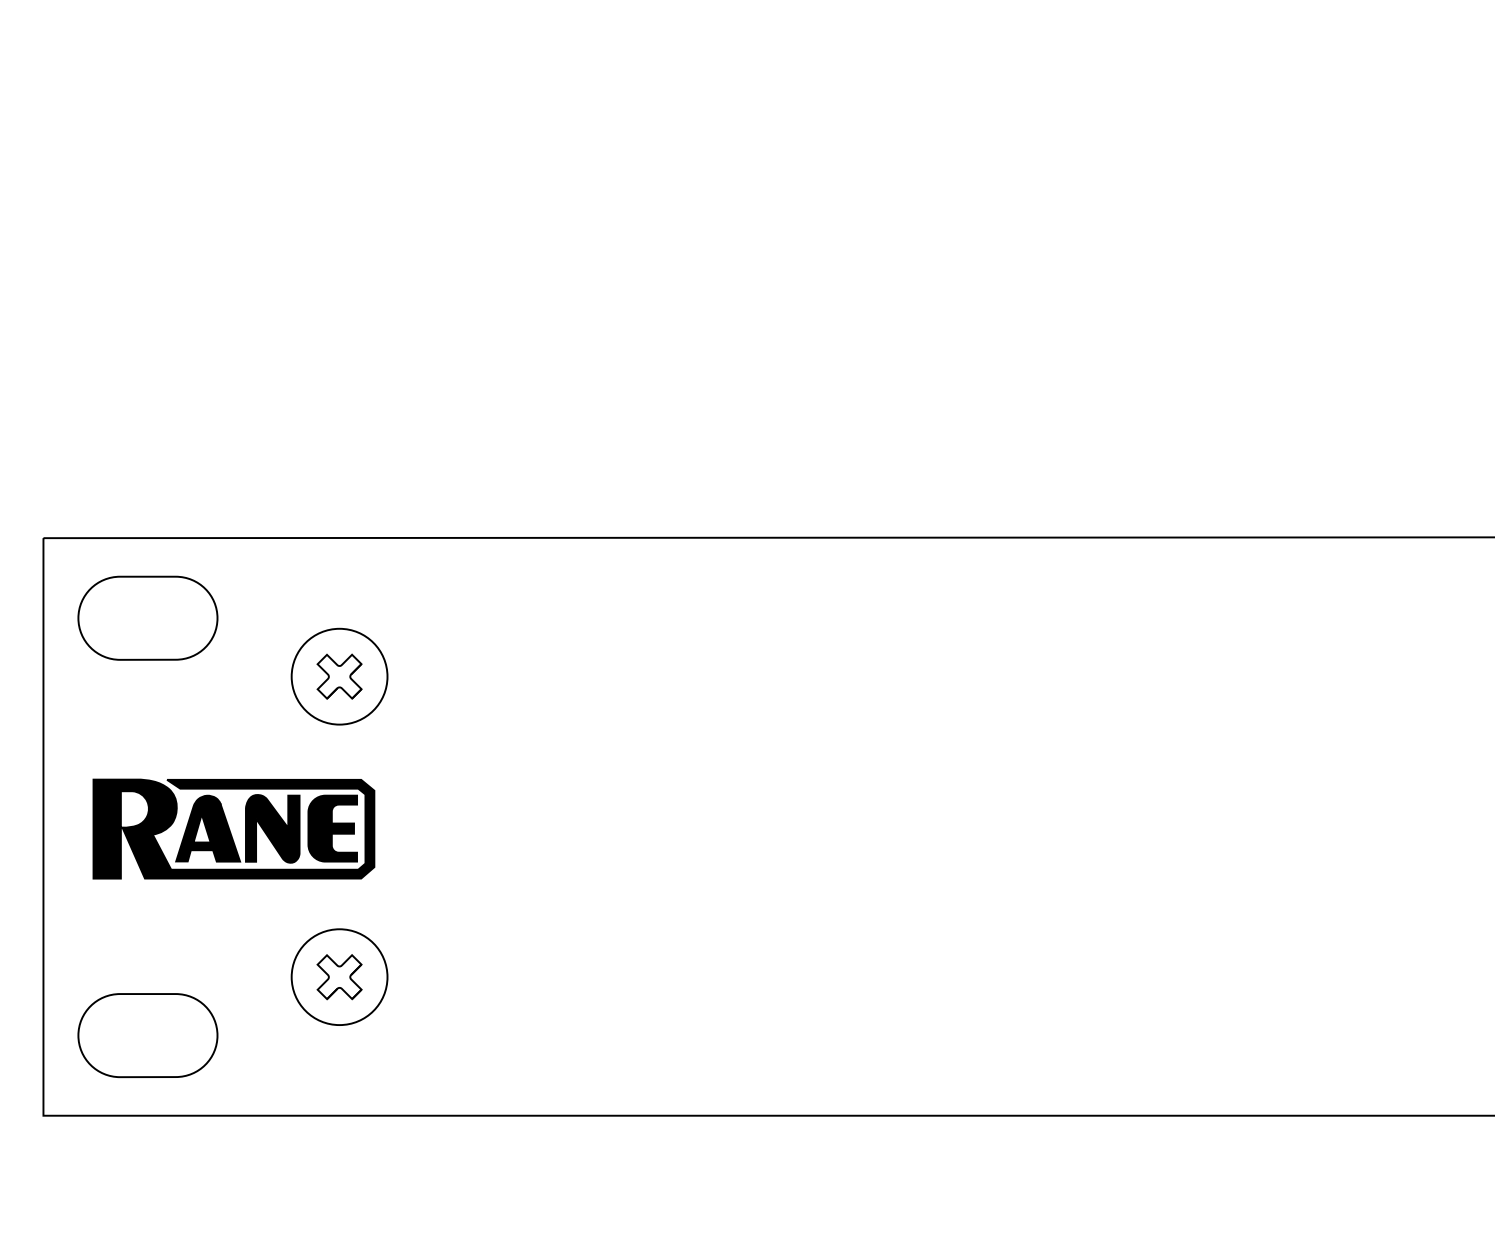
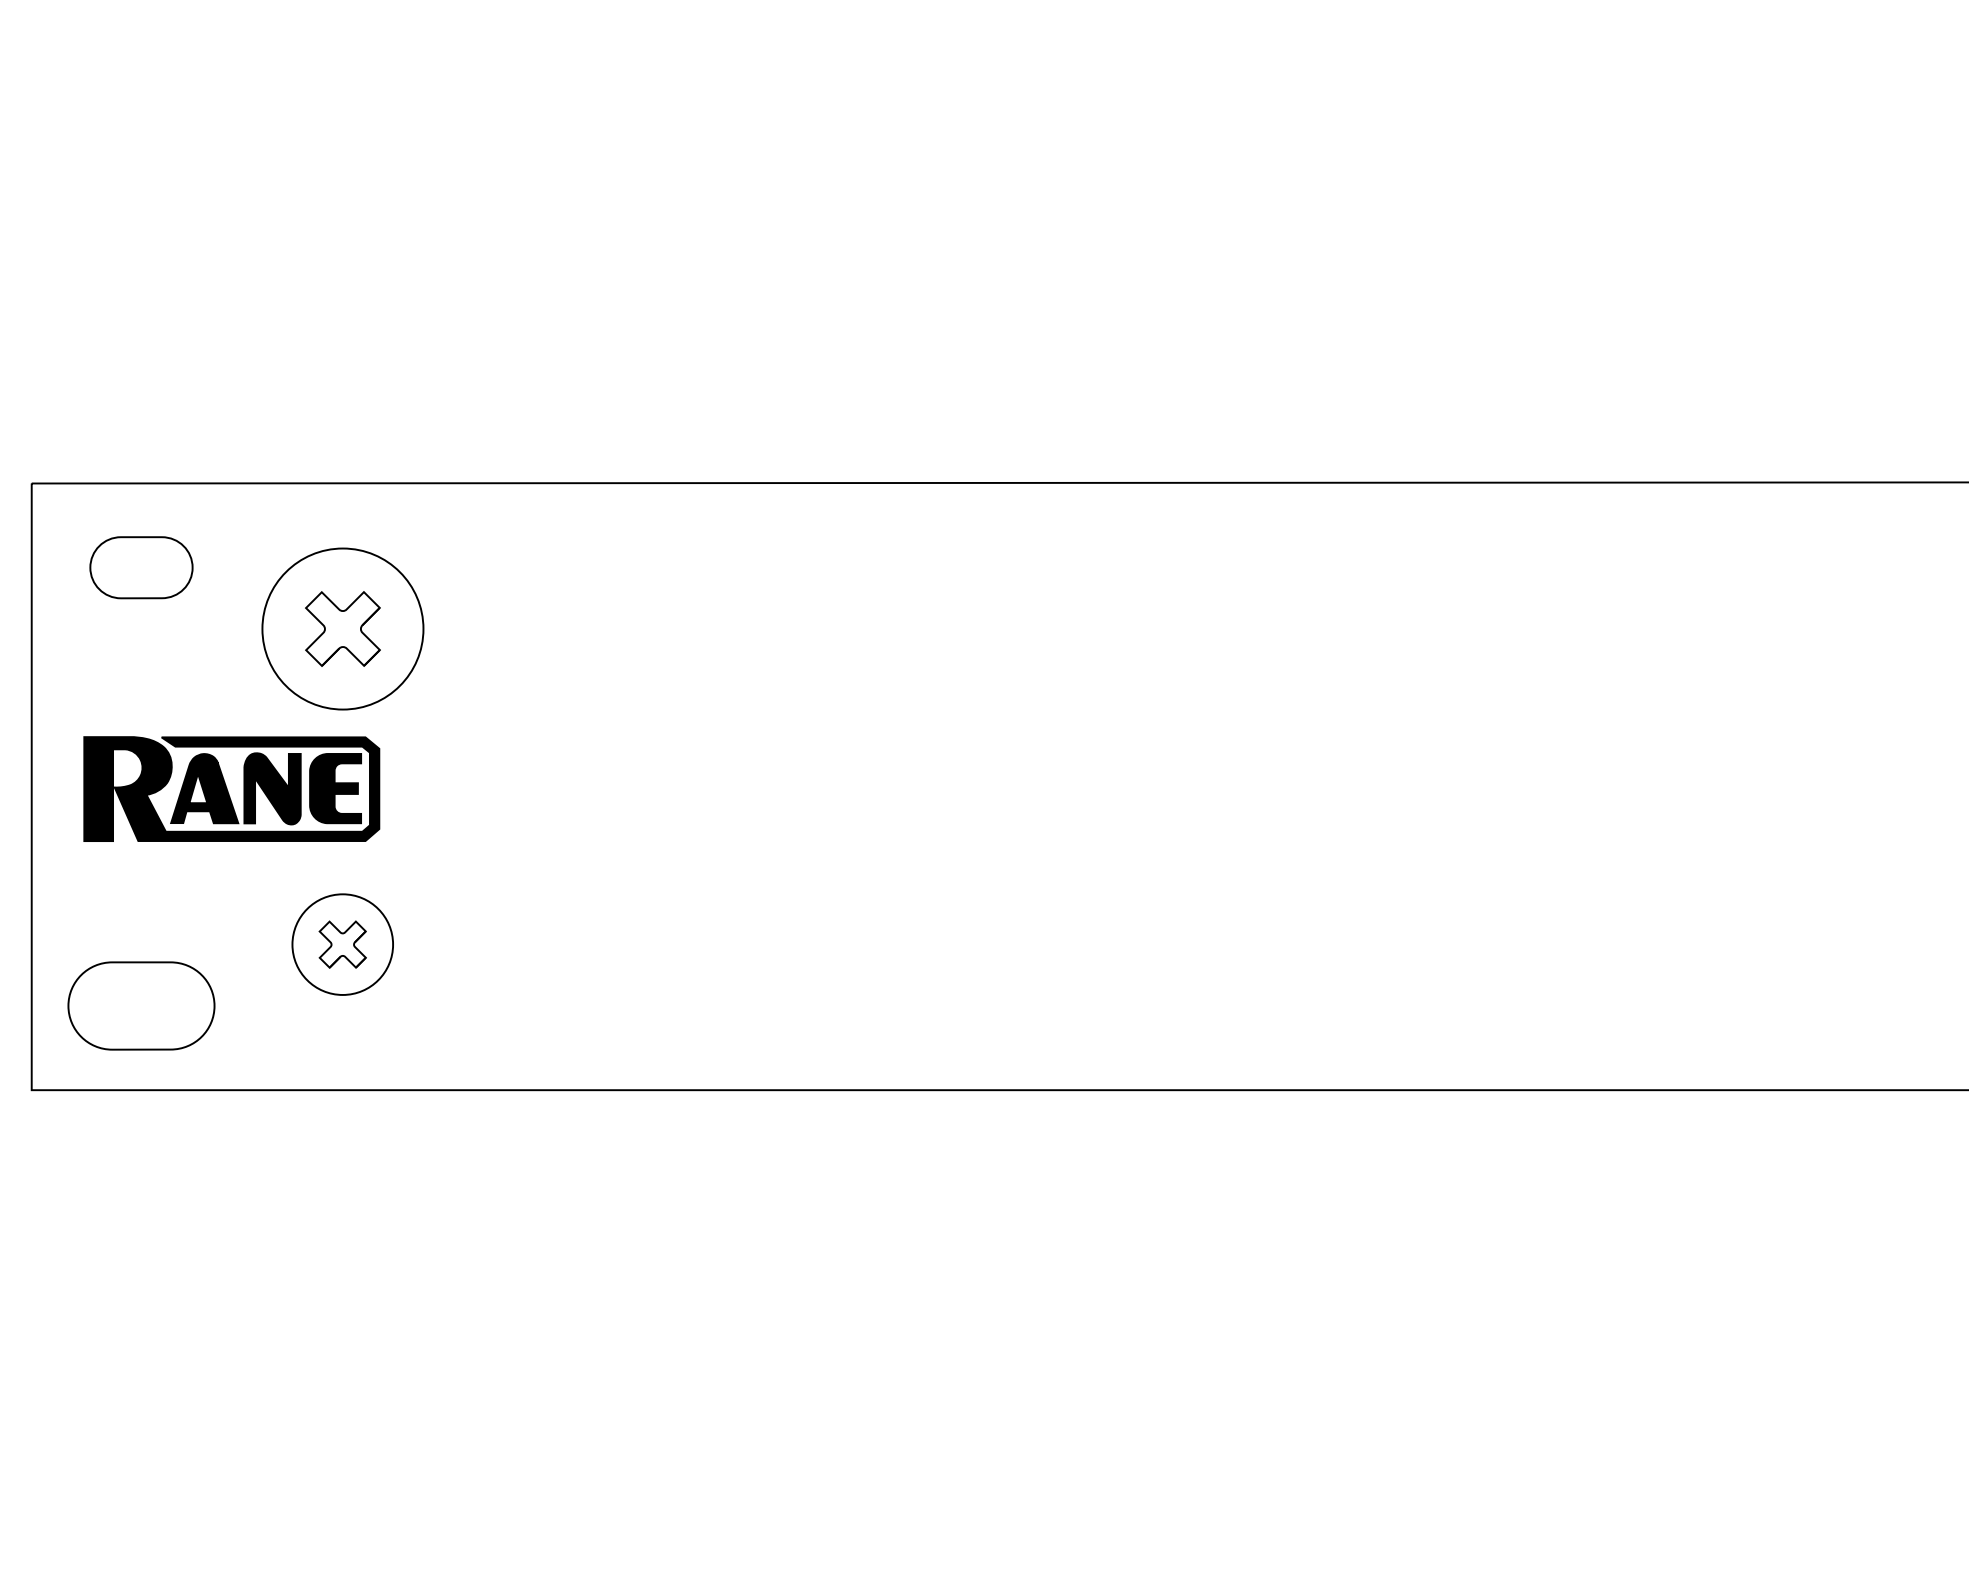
part: (147, 618) -> (141, 567), size x0.7
part: (339, 676) -> (342, 628), size x1.6

